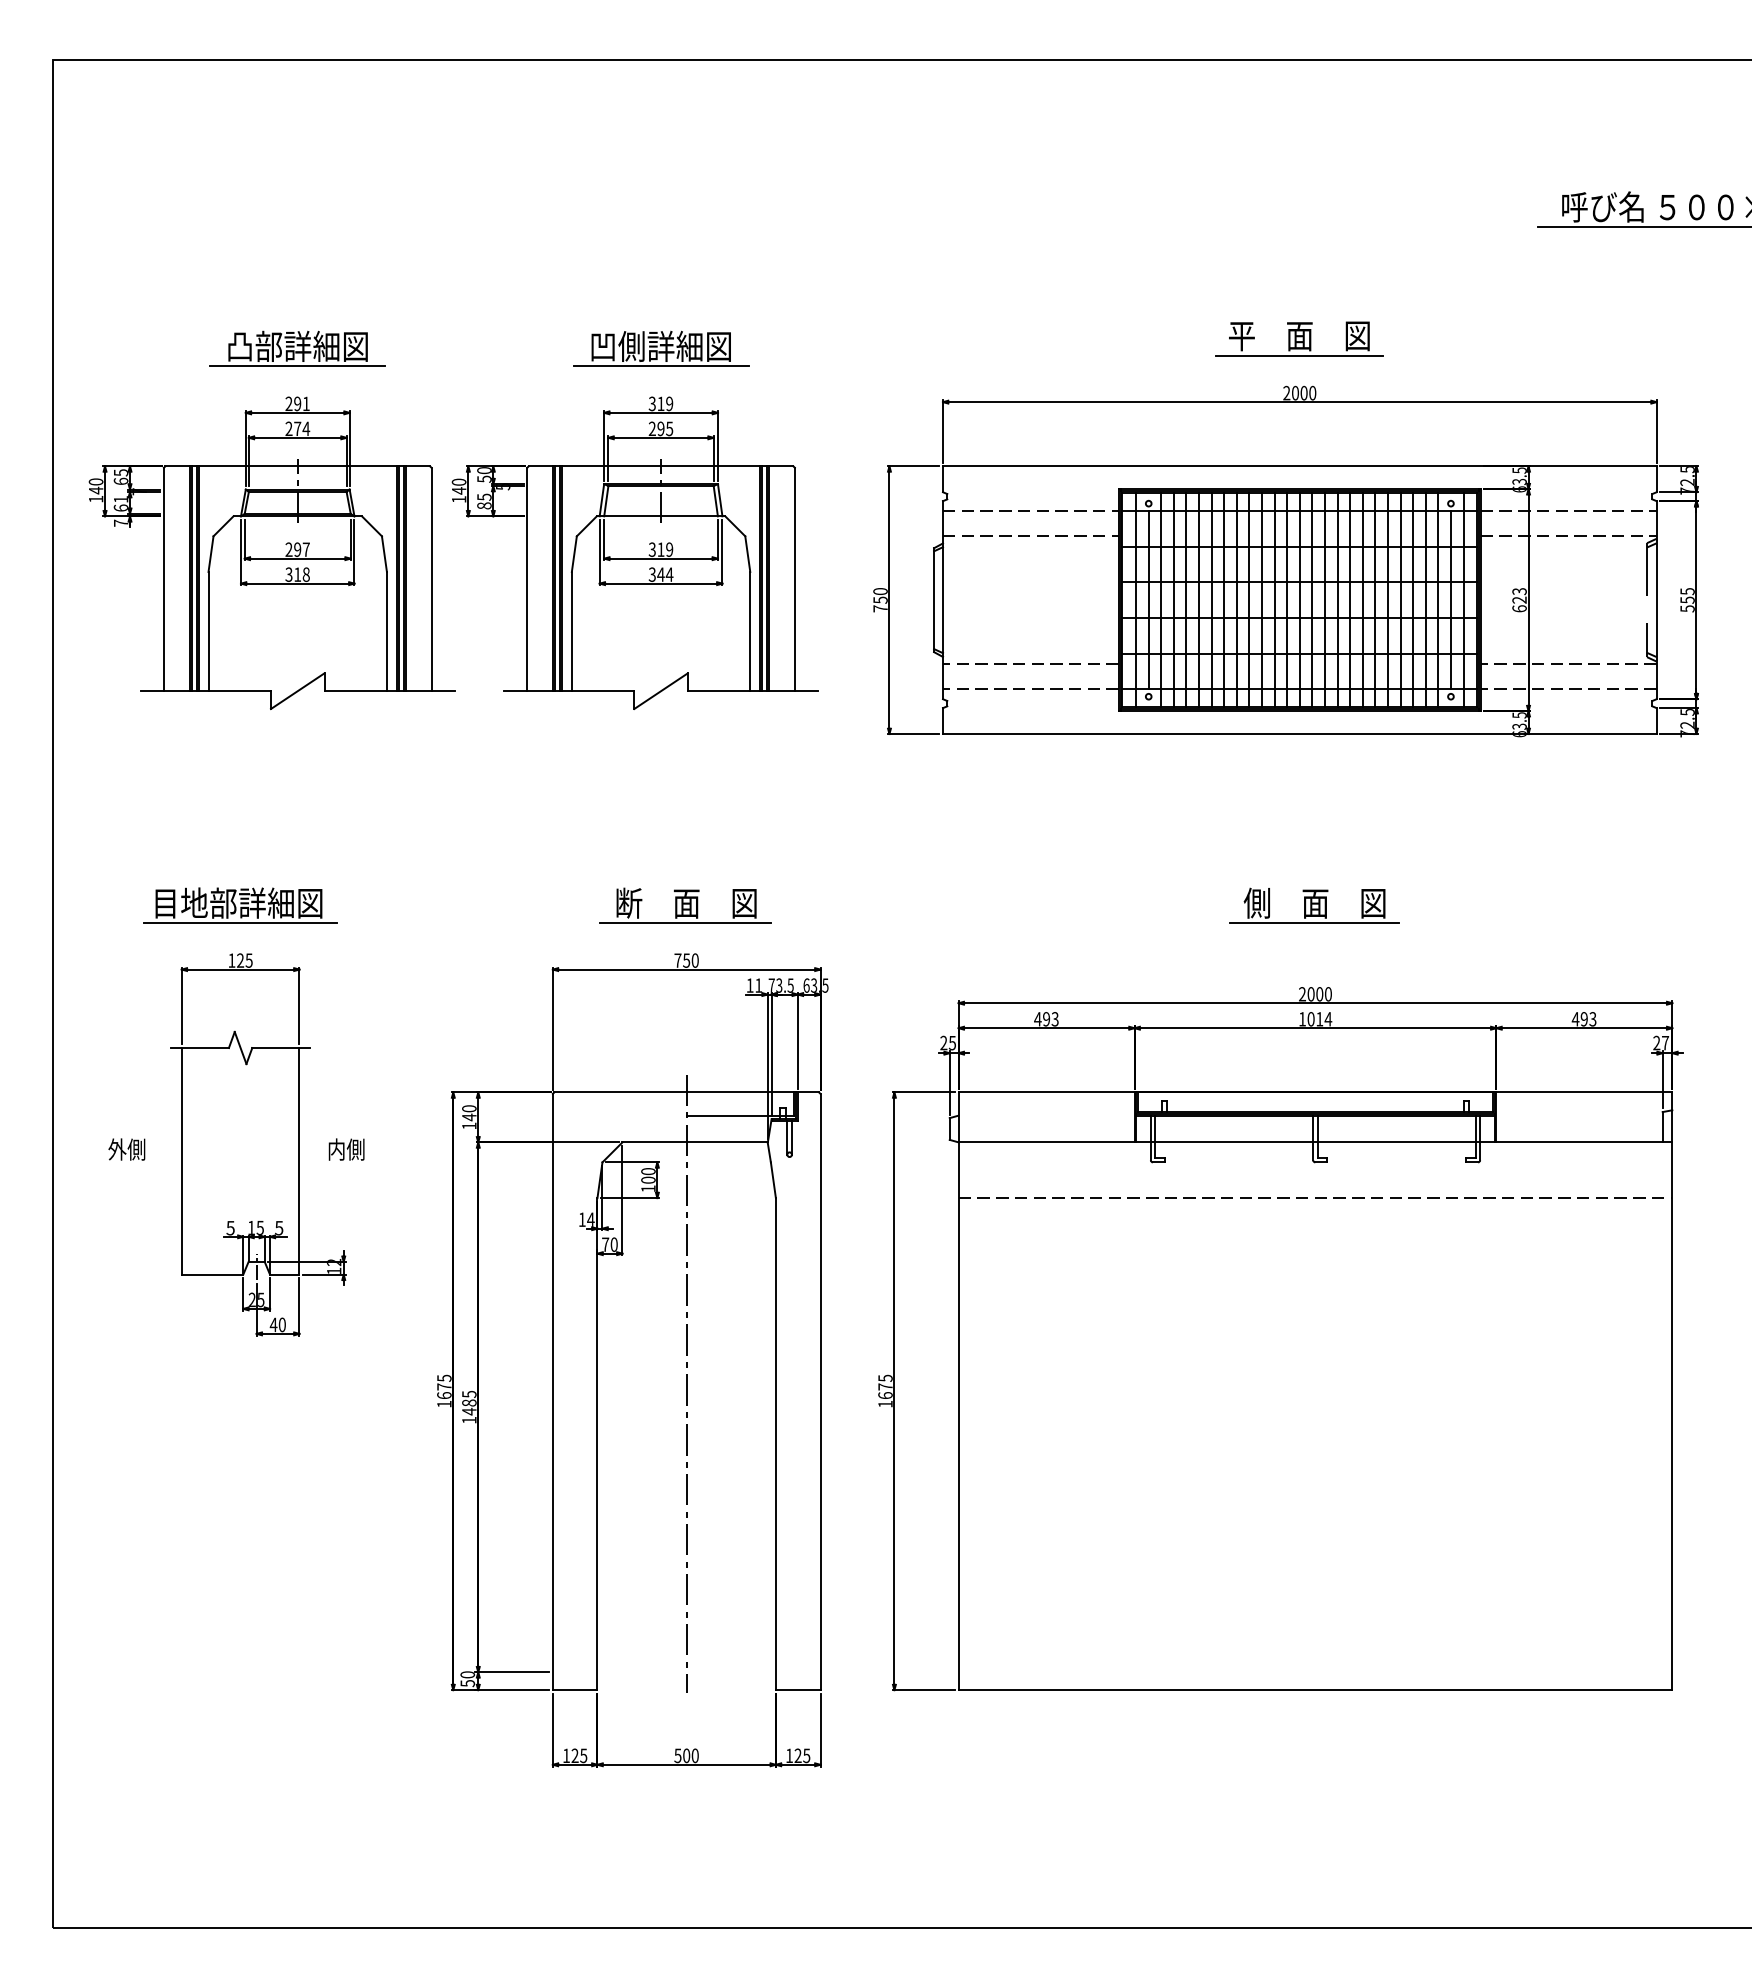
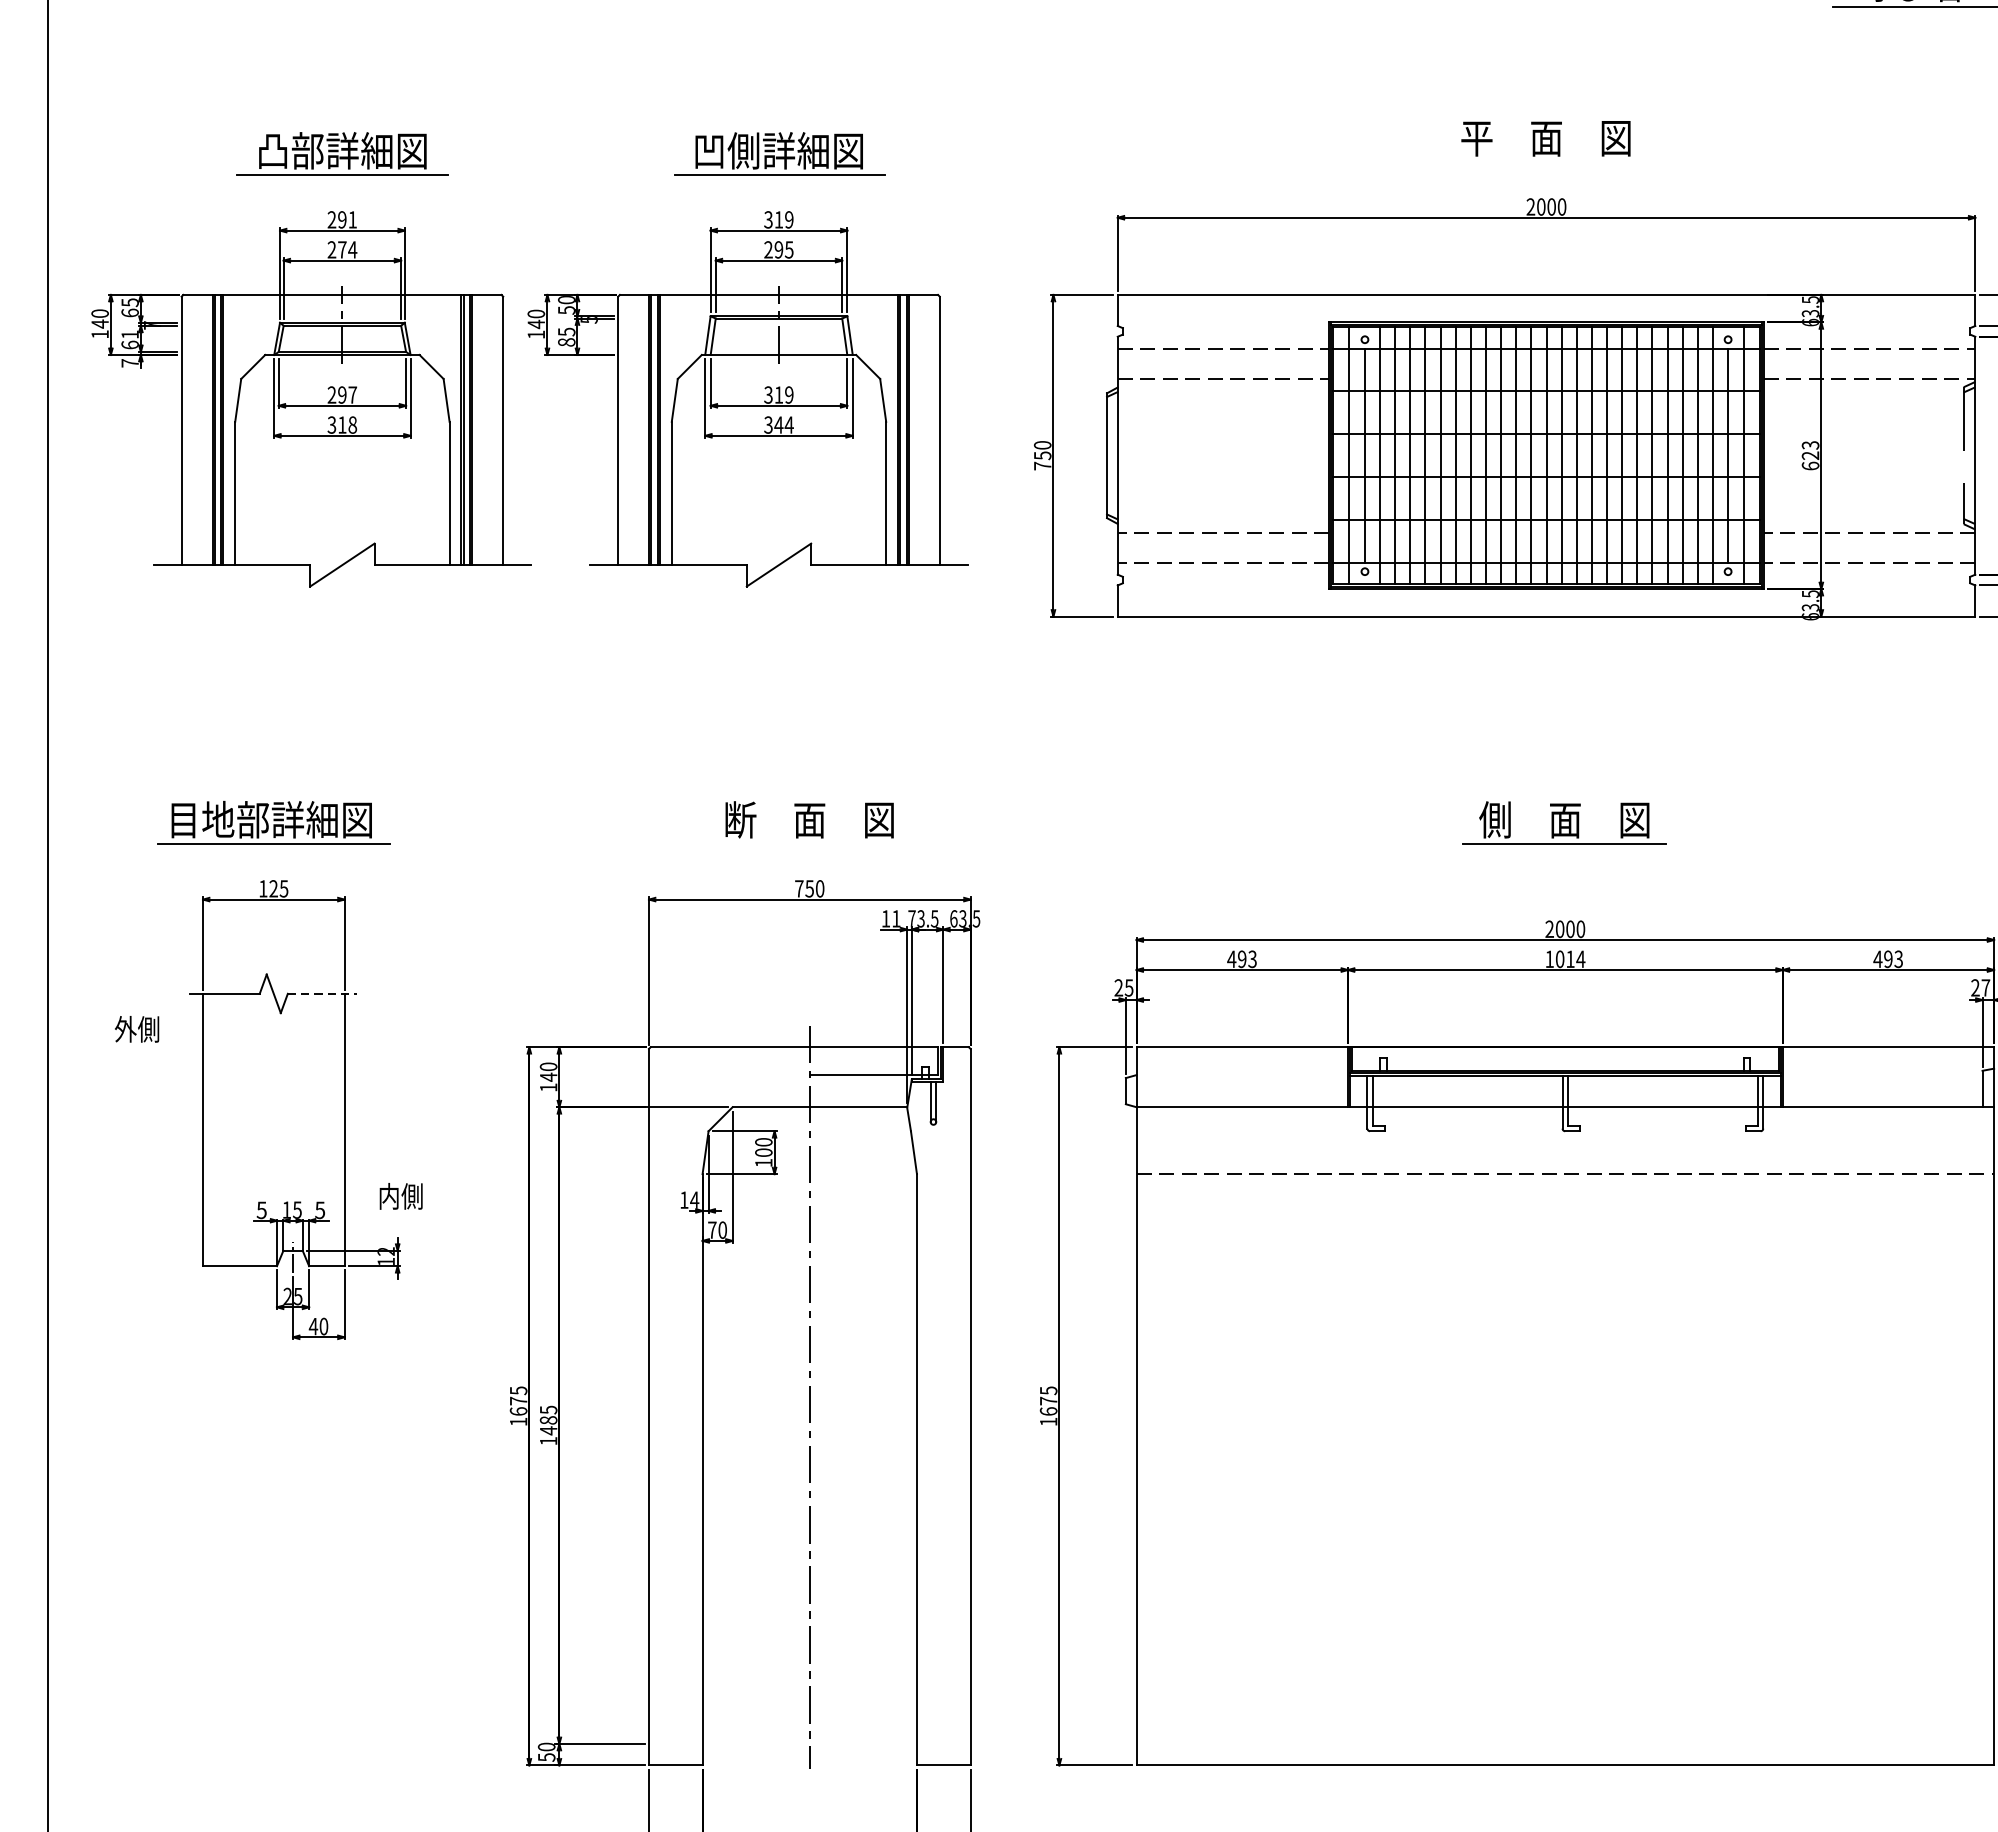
line: (1299, 355) -> (1546, 161), removed
line: (684, 923) -> (807, 844), removed
line: (281, 1048) -> (322, 994), solid -> dashed
text: (126, 1149) -> (136, 1029), moved
text: (346, 1149) -> (401, 1196), moved

